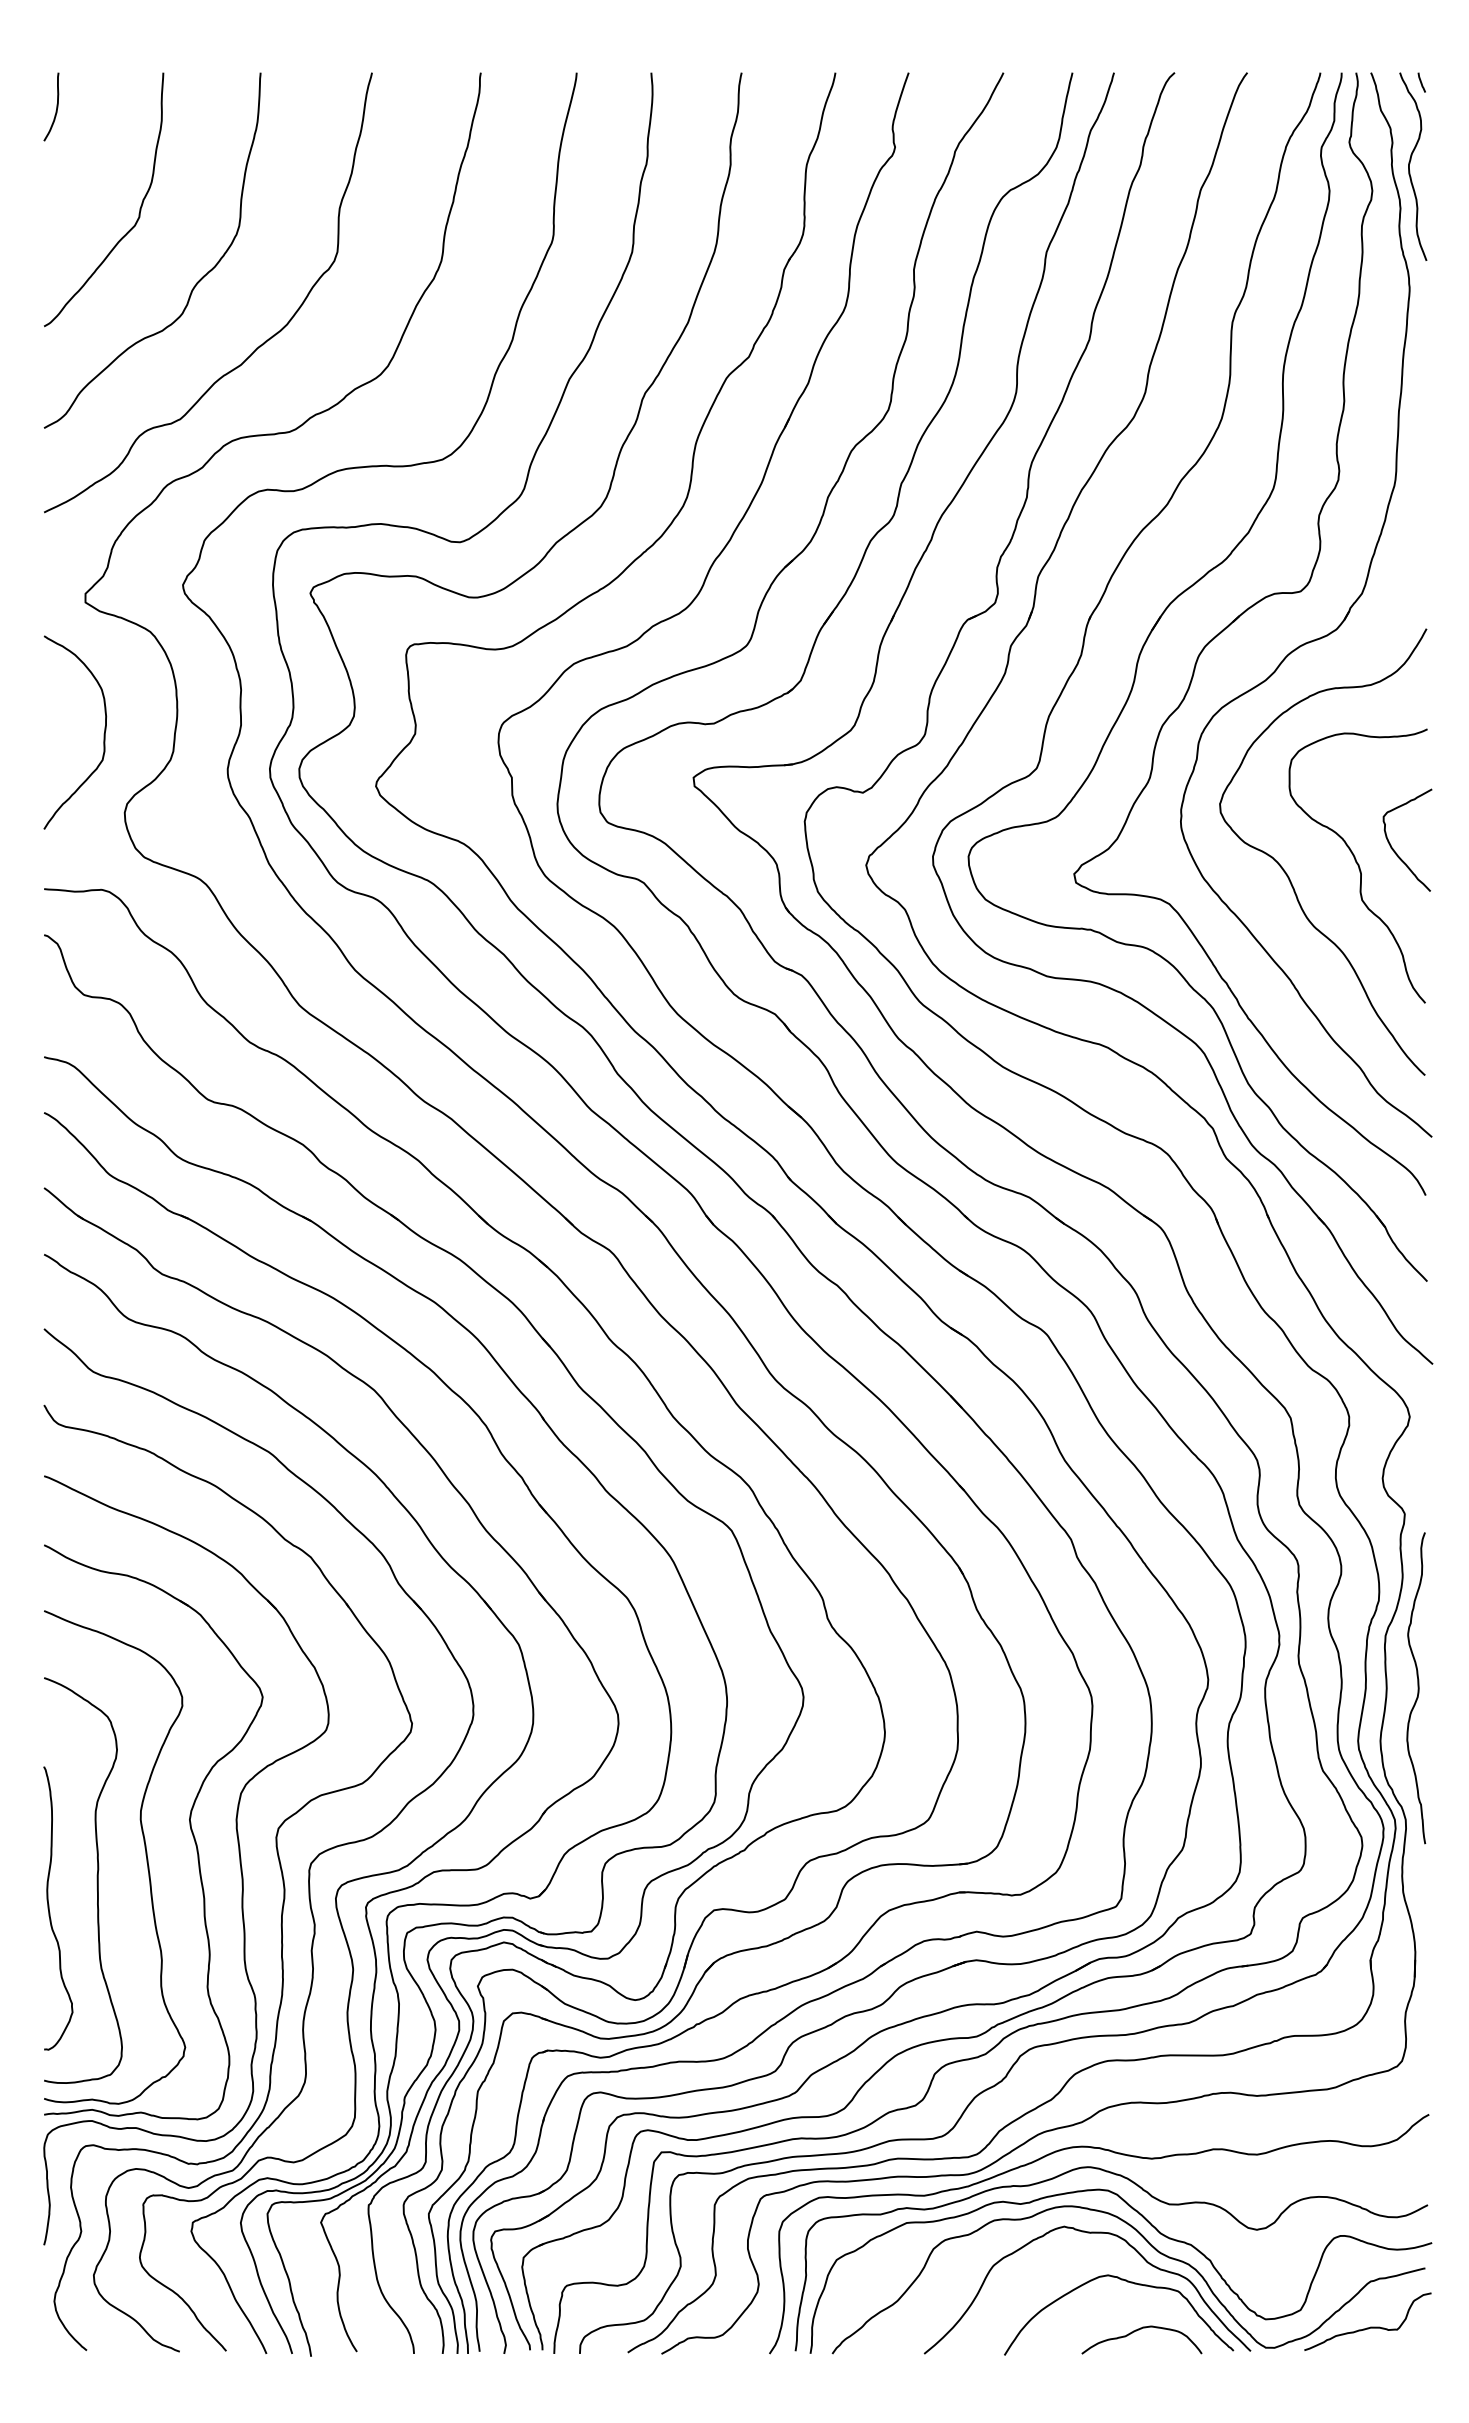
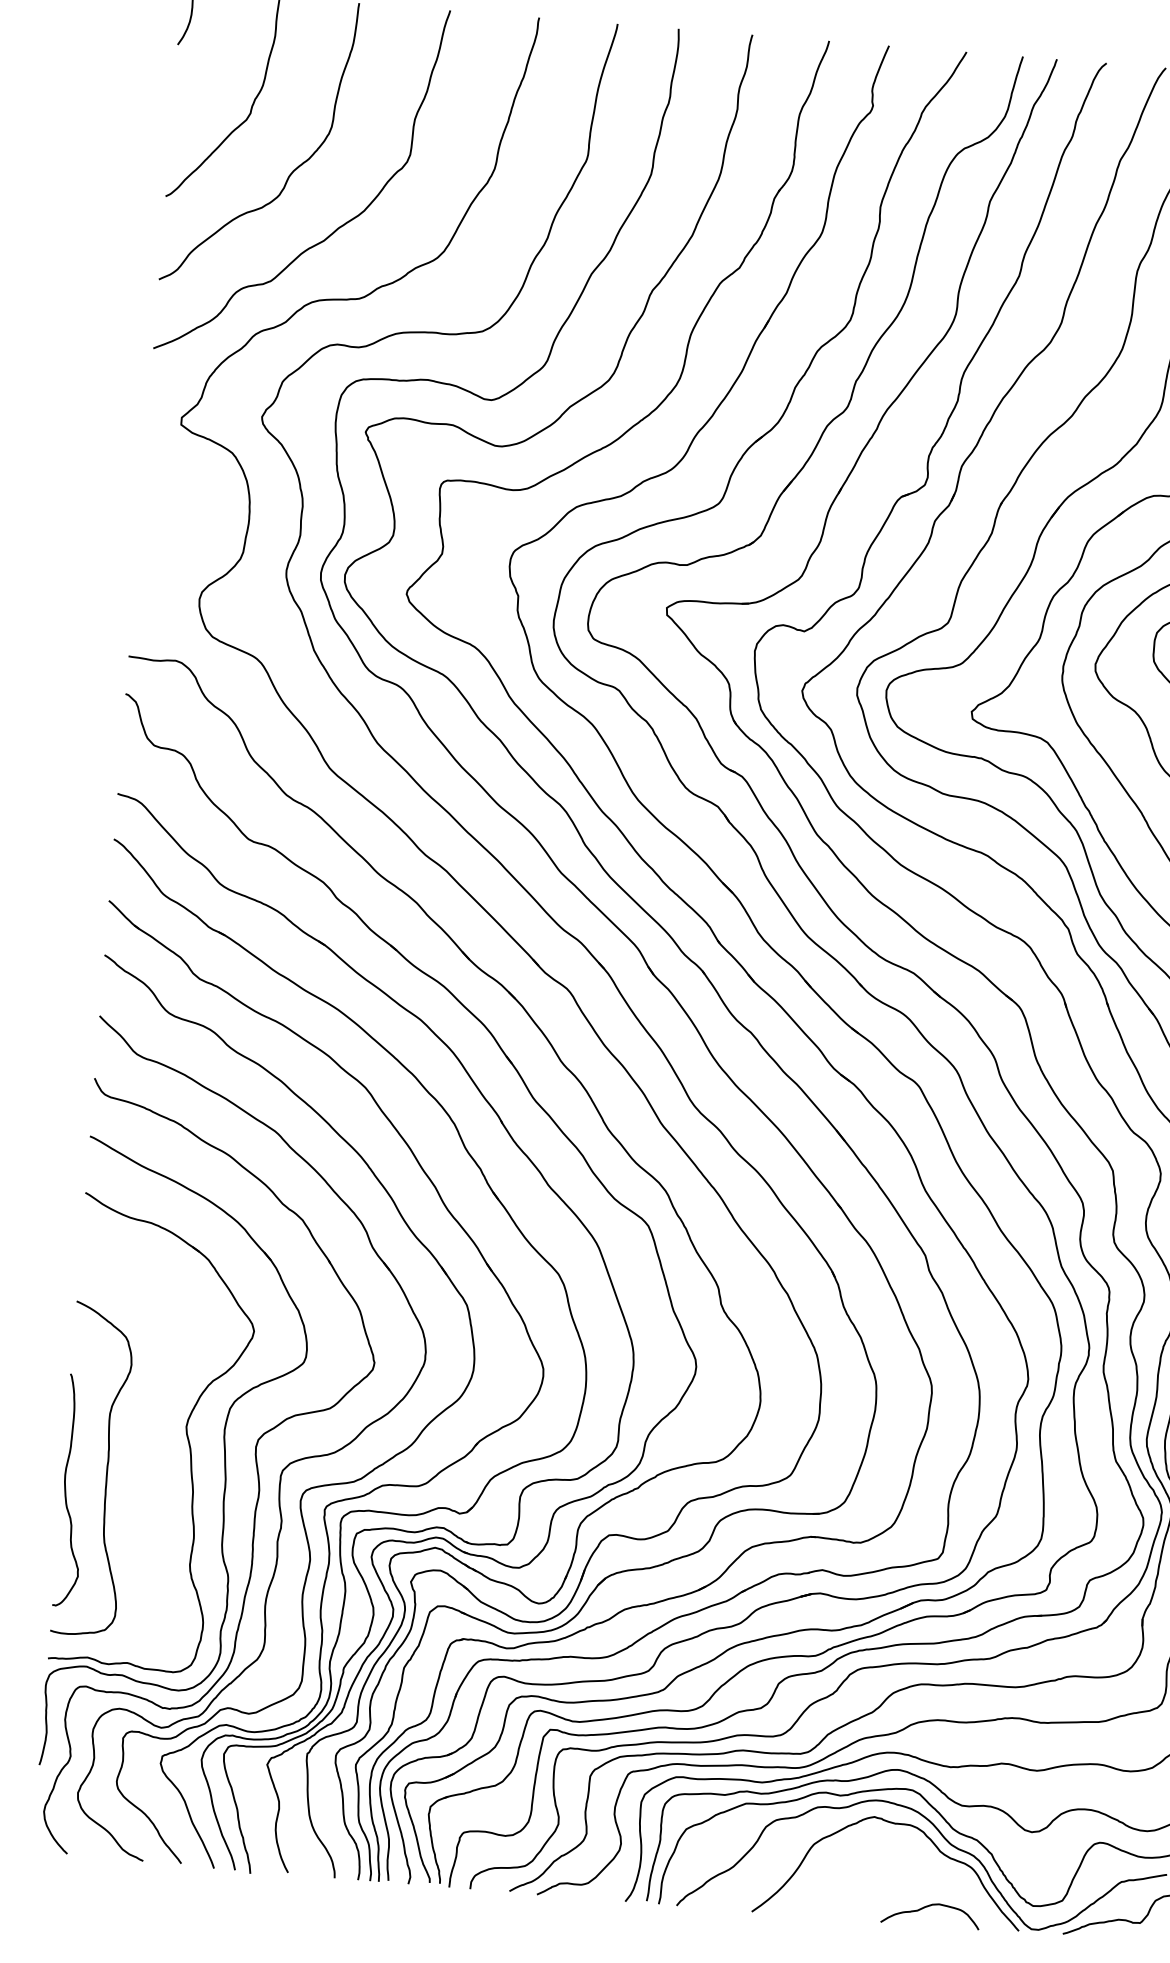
curve: (103, 733) -> (187, 533), removed
curve: (145, 1855) -> (147, 1453), removed
curve: (1130, 2283) -> (925, 1867), removed

